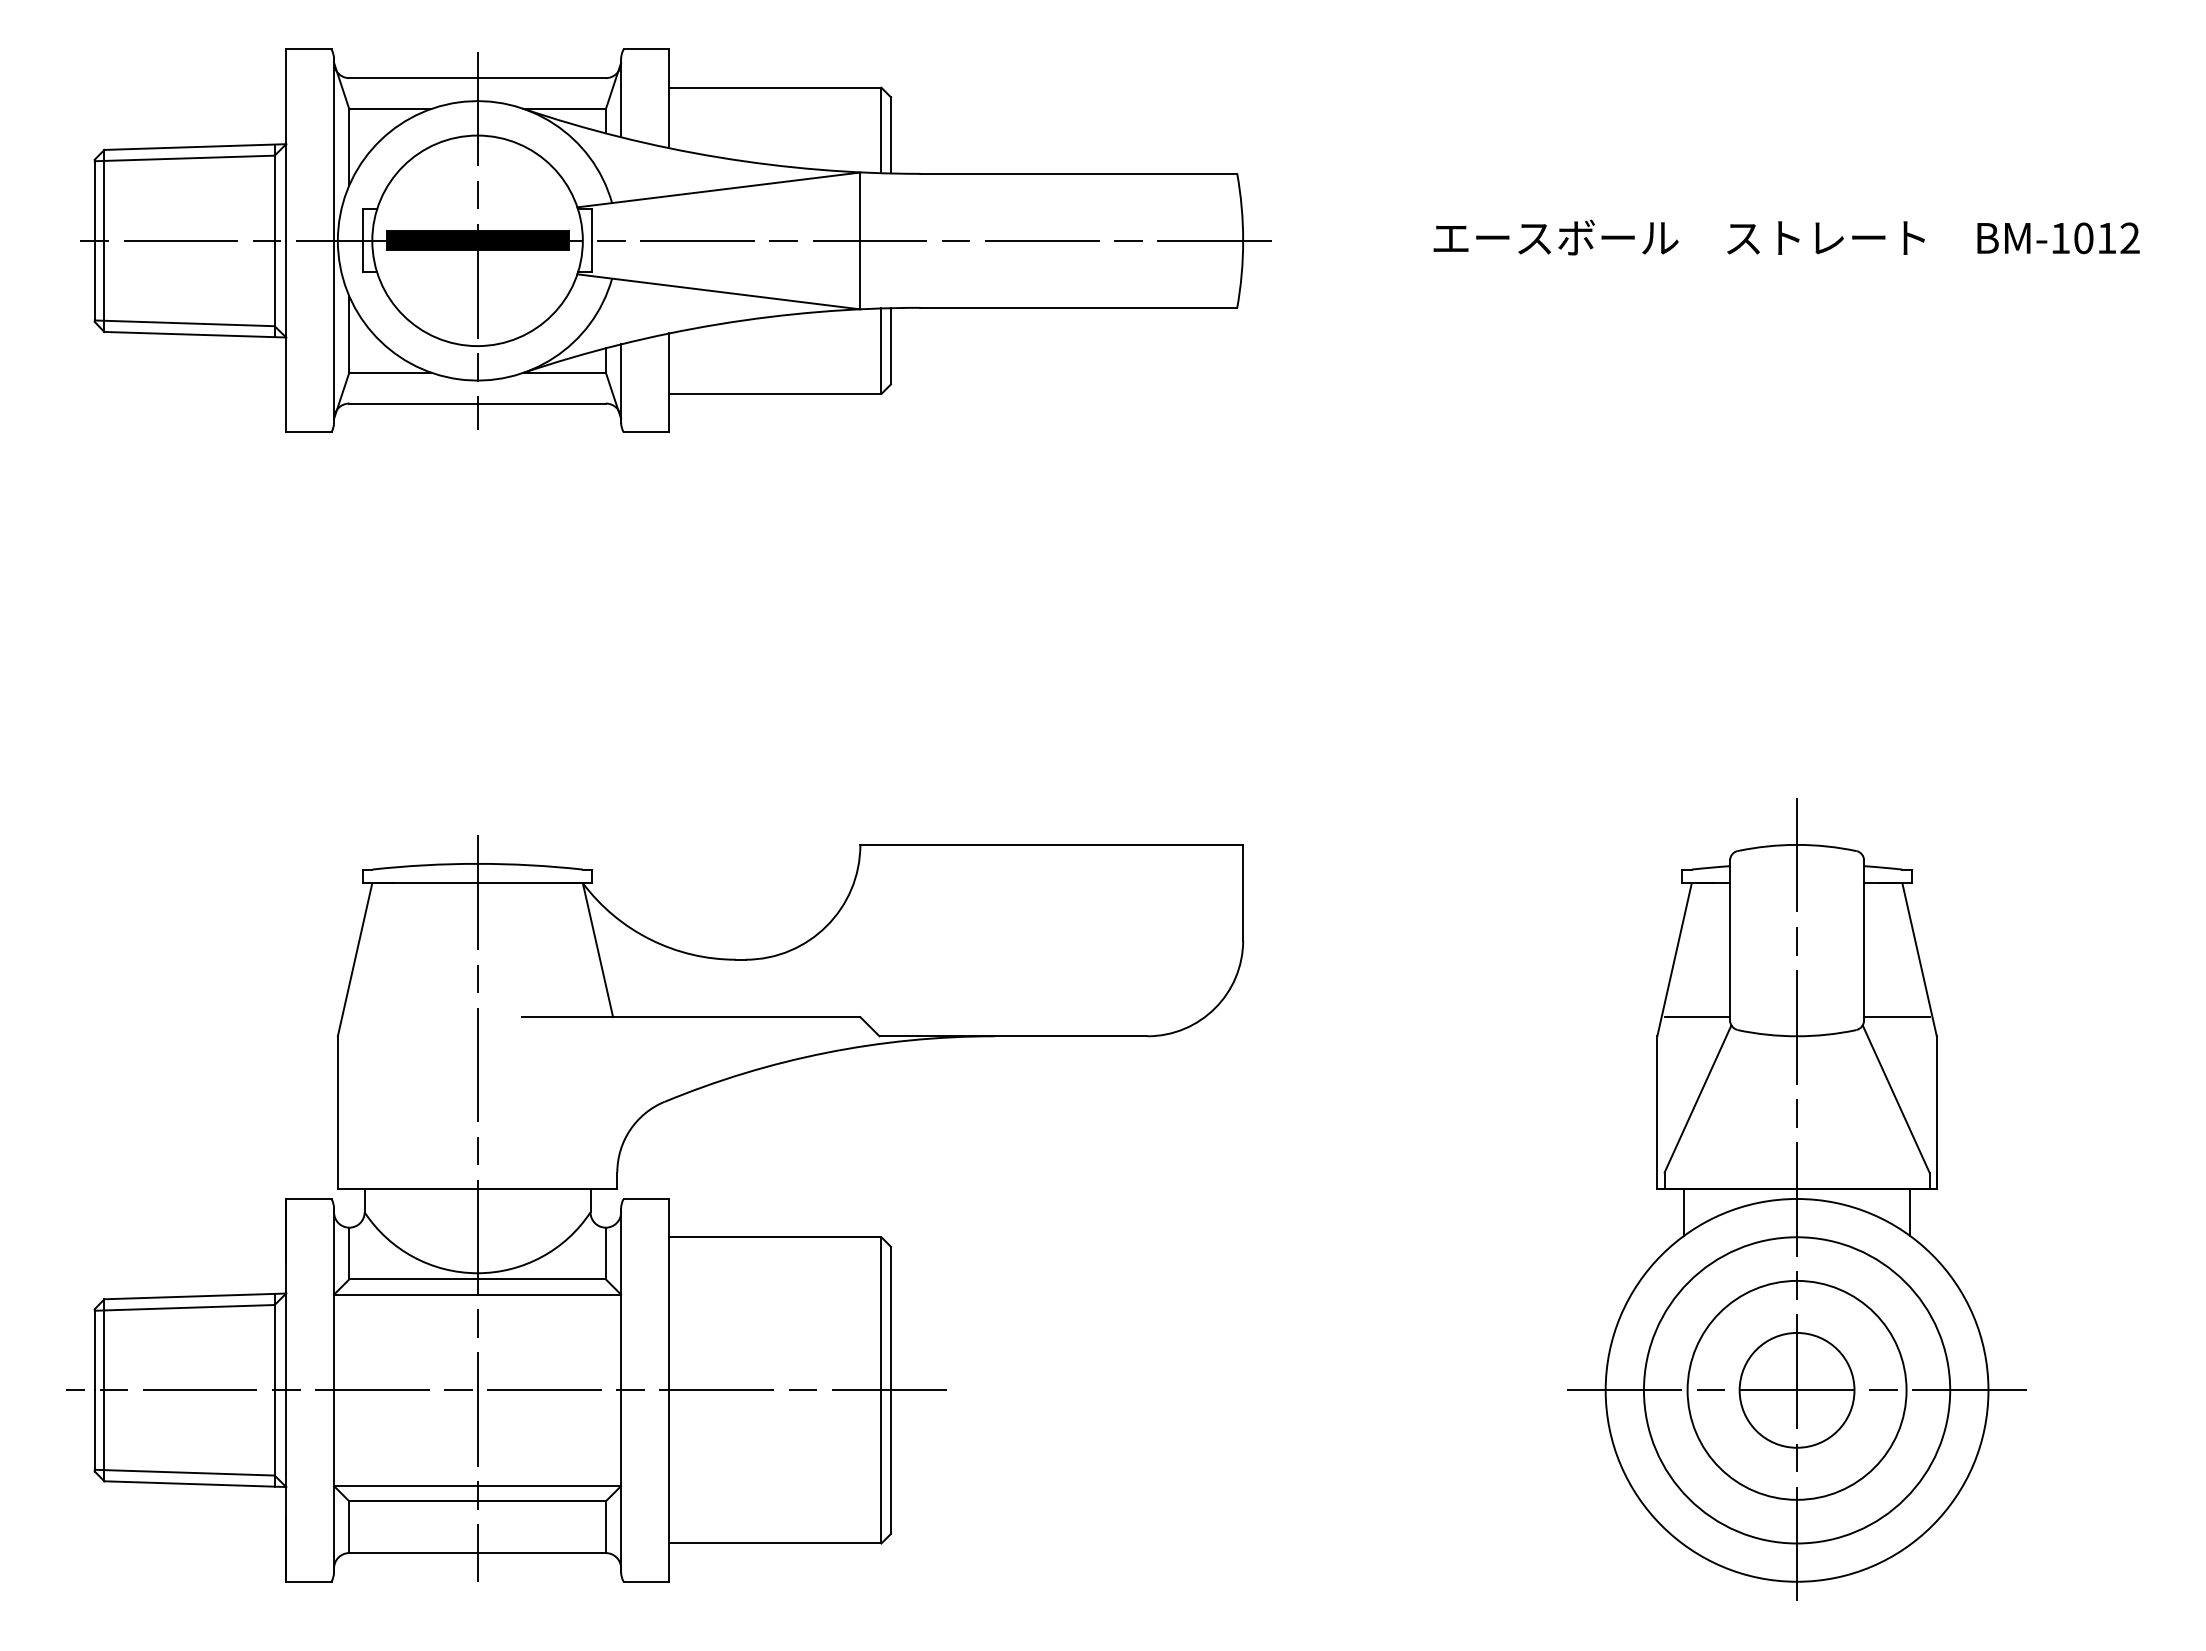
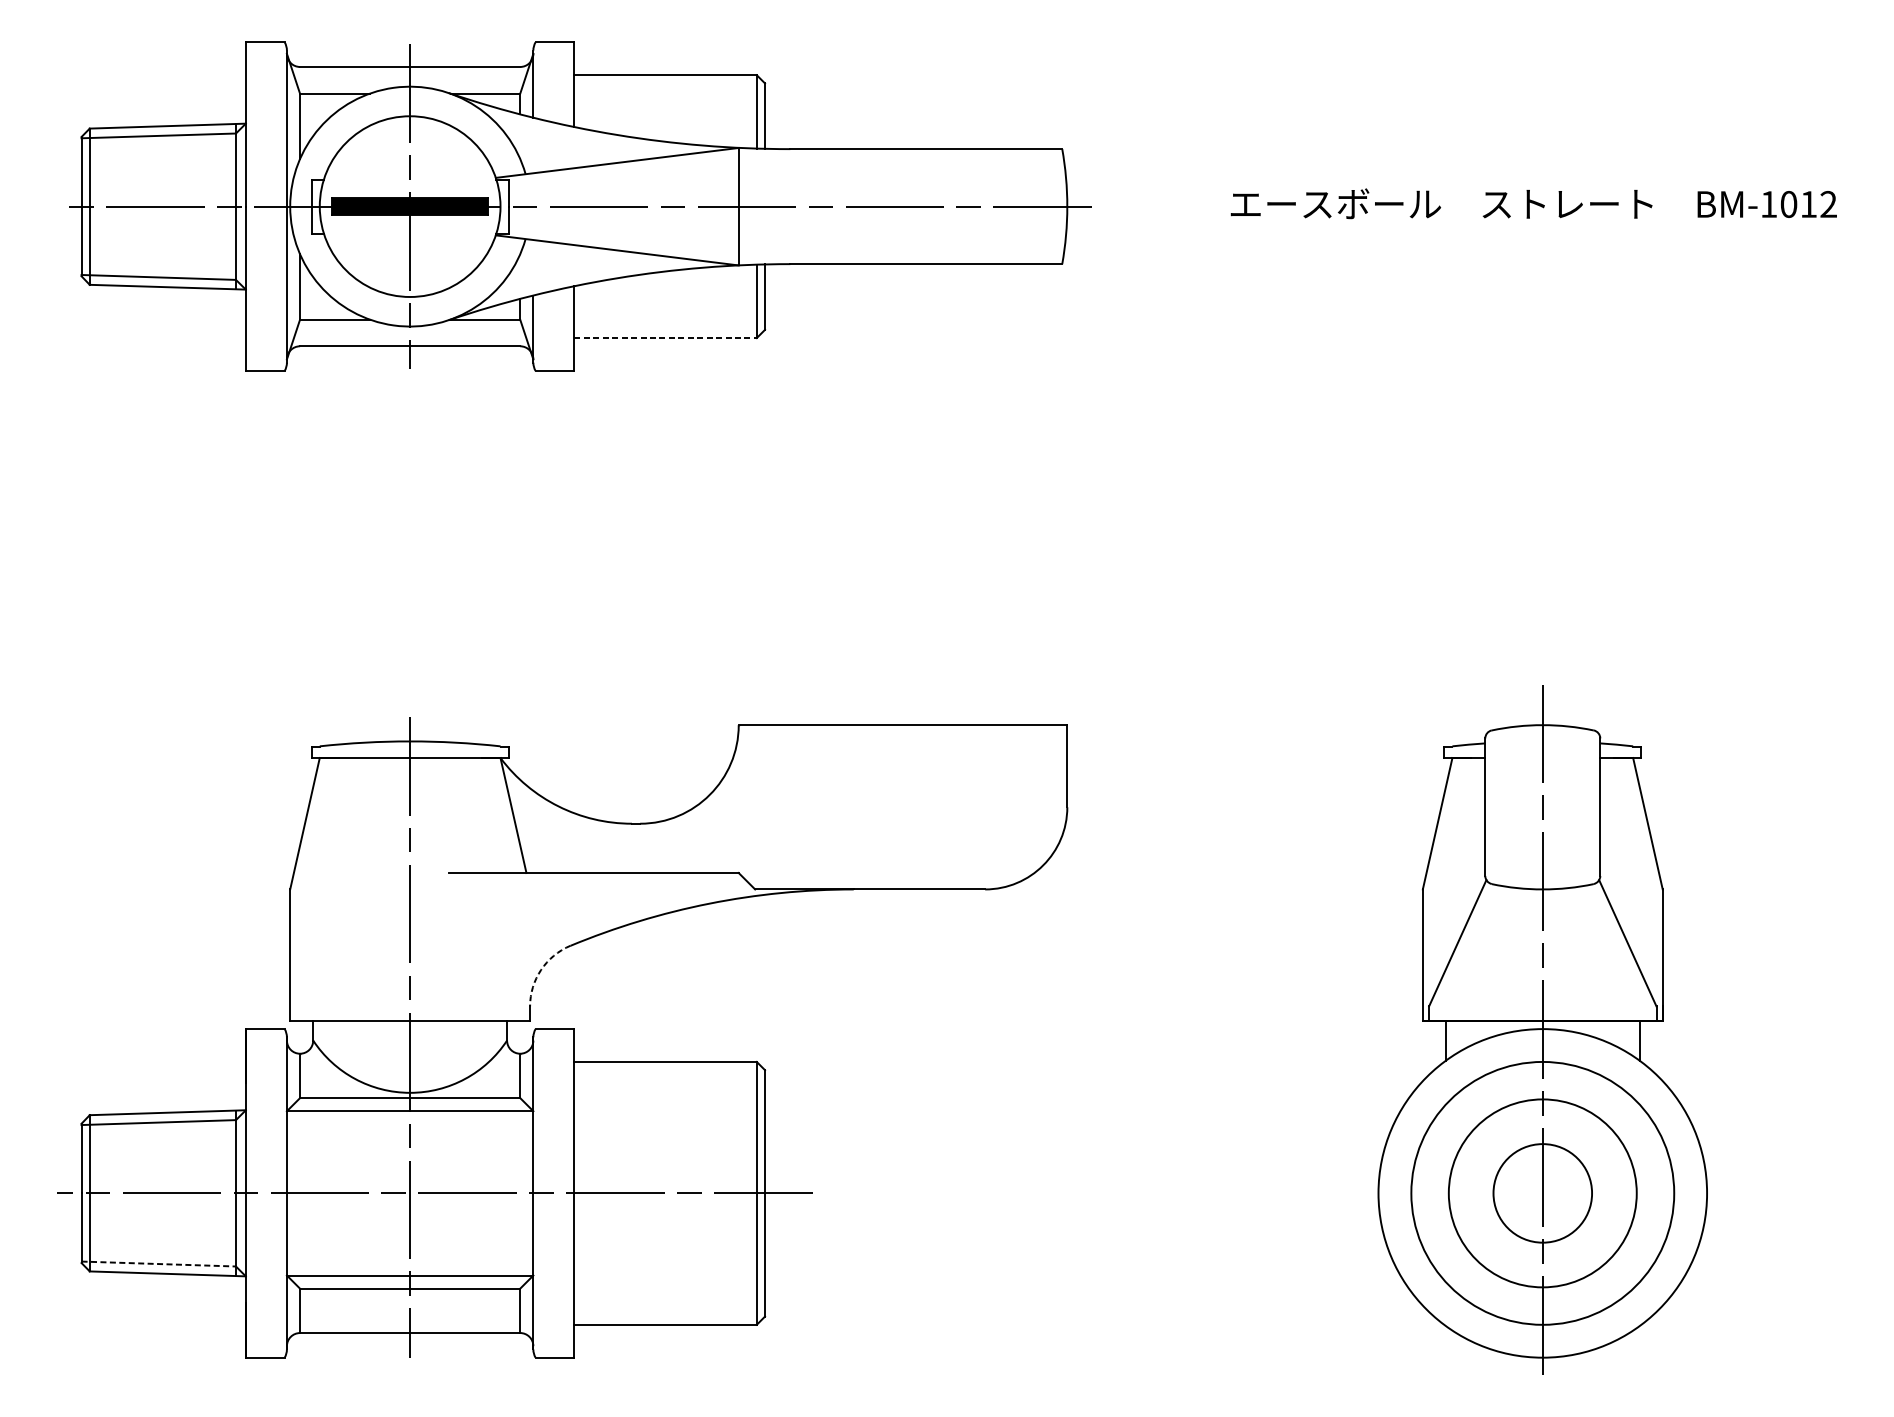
line: (775, 393) -> (665, 337), solid -> dashed
line: (1697, 1017) -> (1457, 873), removed
line: (1896, 1017) -> (1628, 873), removed
arc: (630, 1130) -> (541, 970), solid -> dashed
line: (1796, 1390) -> (1542, 1193), removed
line: (185, 1472) -> (159, 1263), solid -> dashed

